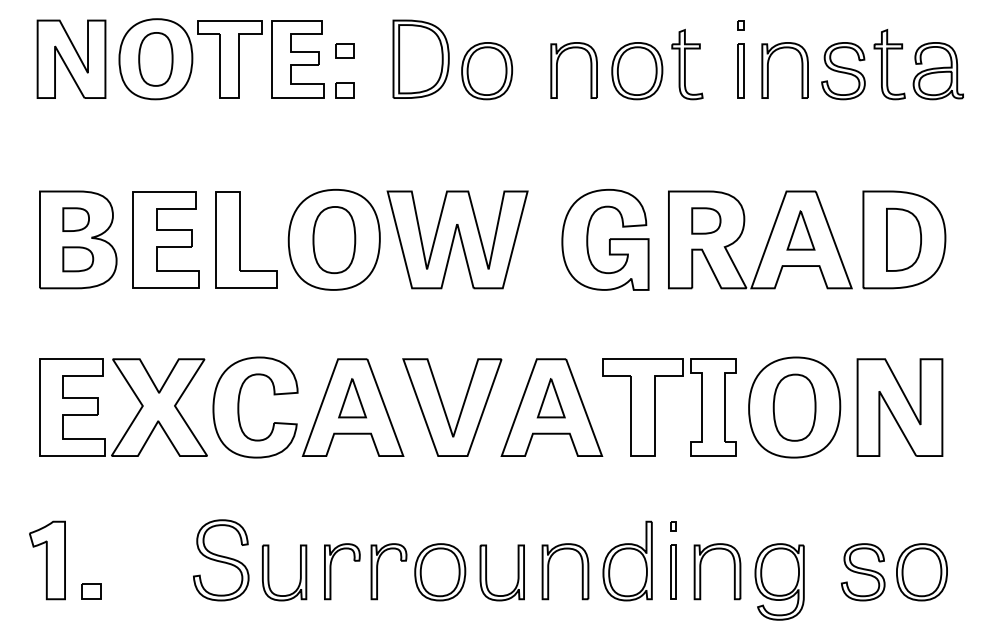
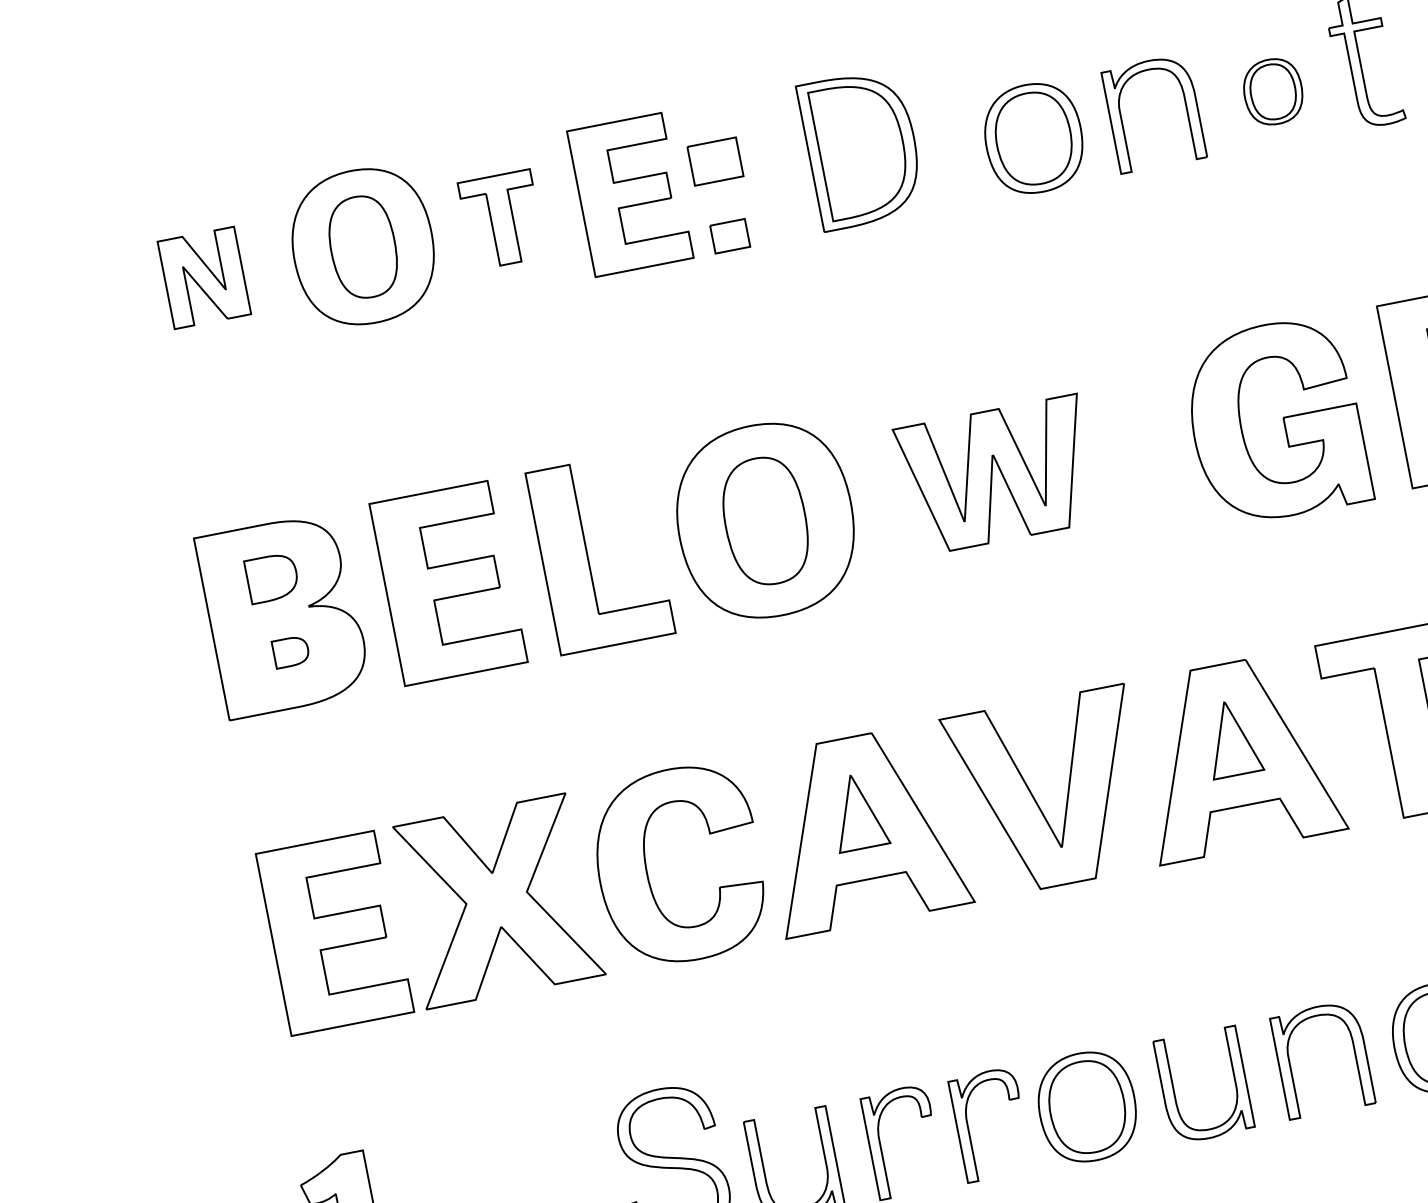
part: (344, 50) -> (714, 160), size x1.4
part: (71, 58) -> (204, 276), size x0.6
part: (229, 59) -> (501, 220), size x0.6
part: (487, 71) -> (1034, 139), moved
part: (637, 71) -> (1273, 92), size x0.6
part: (457, 239) -> (996, 474), size x0.7
part: (78, 259) -> (291, 652), size x0.6

